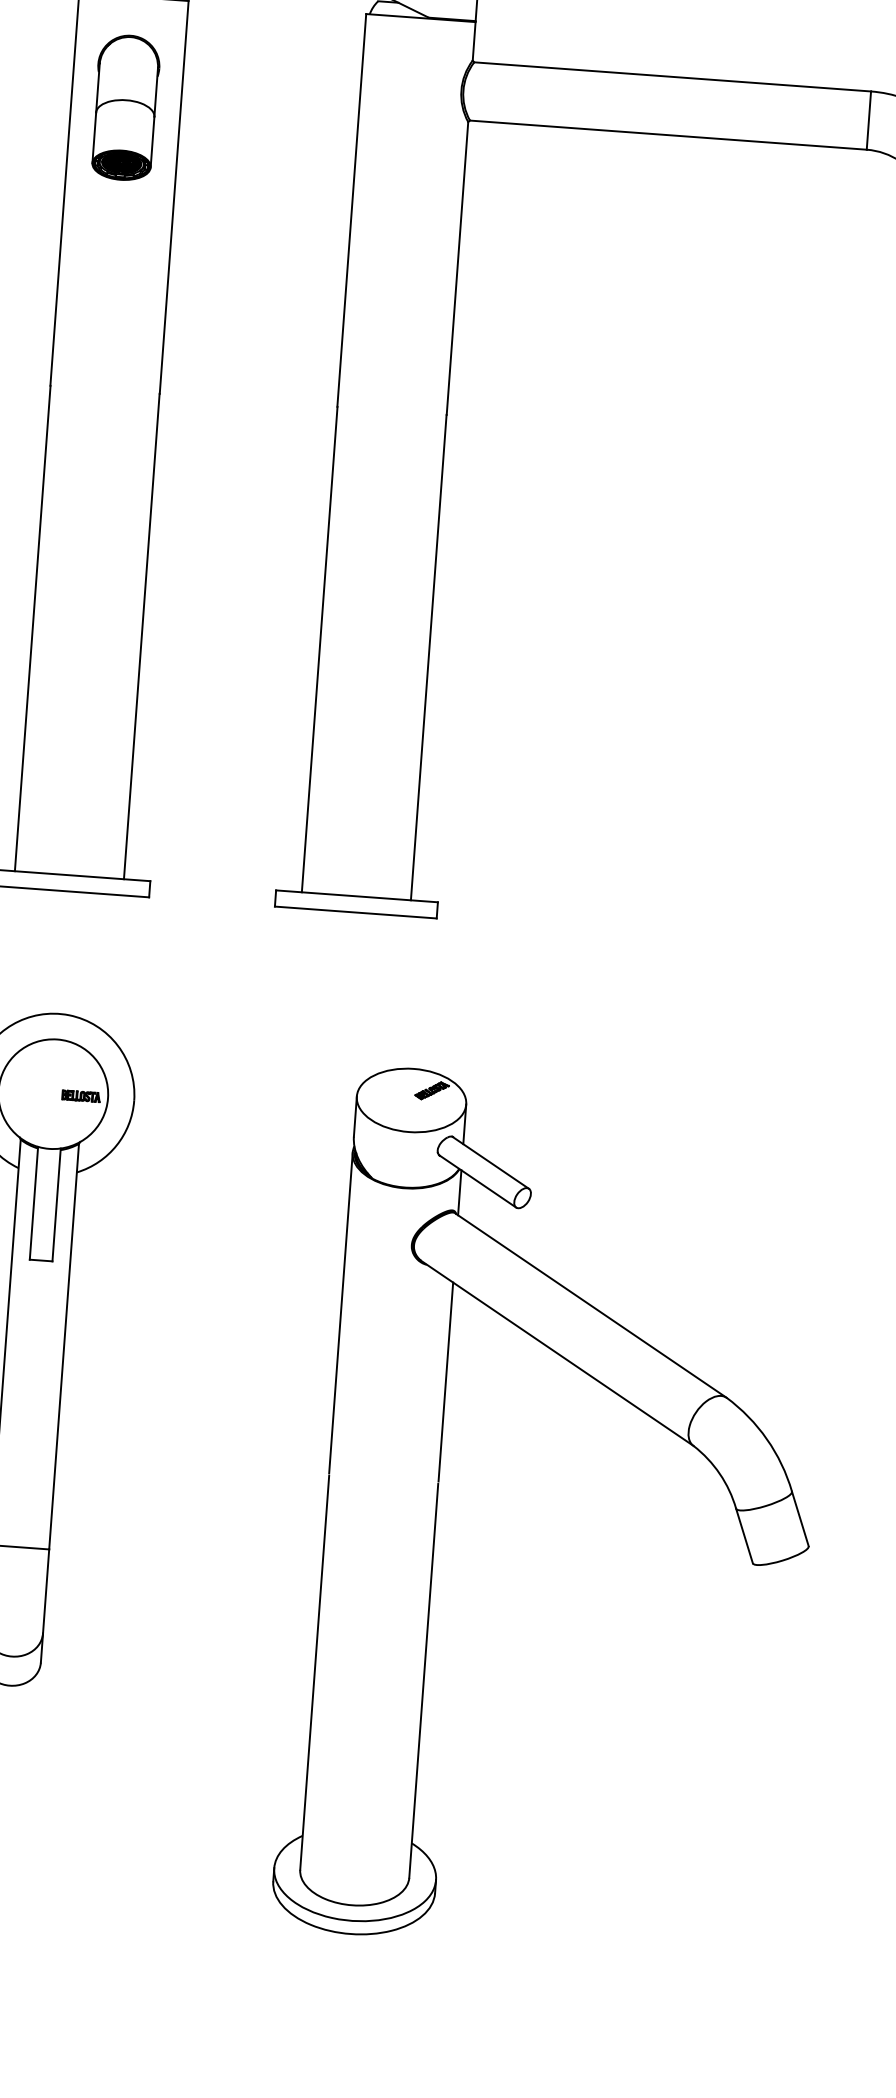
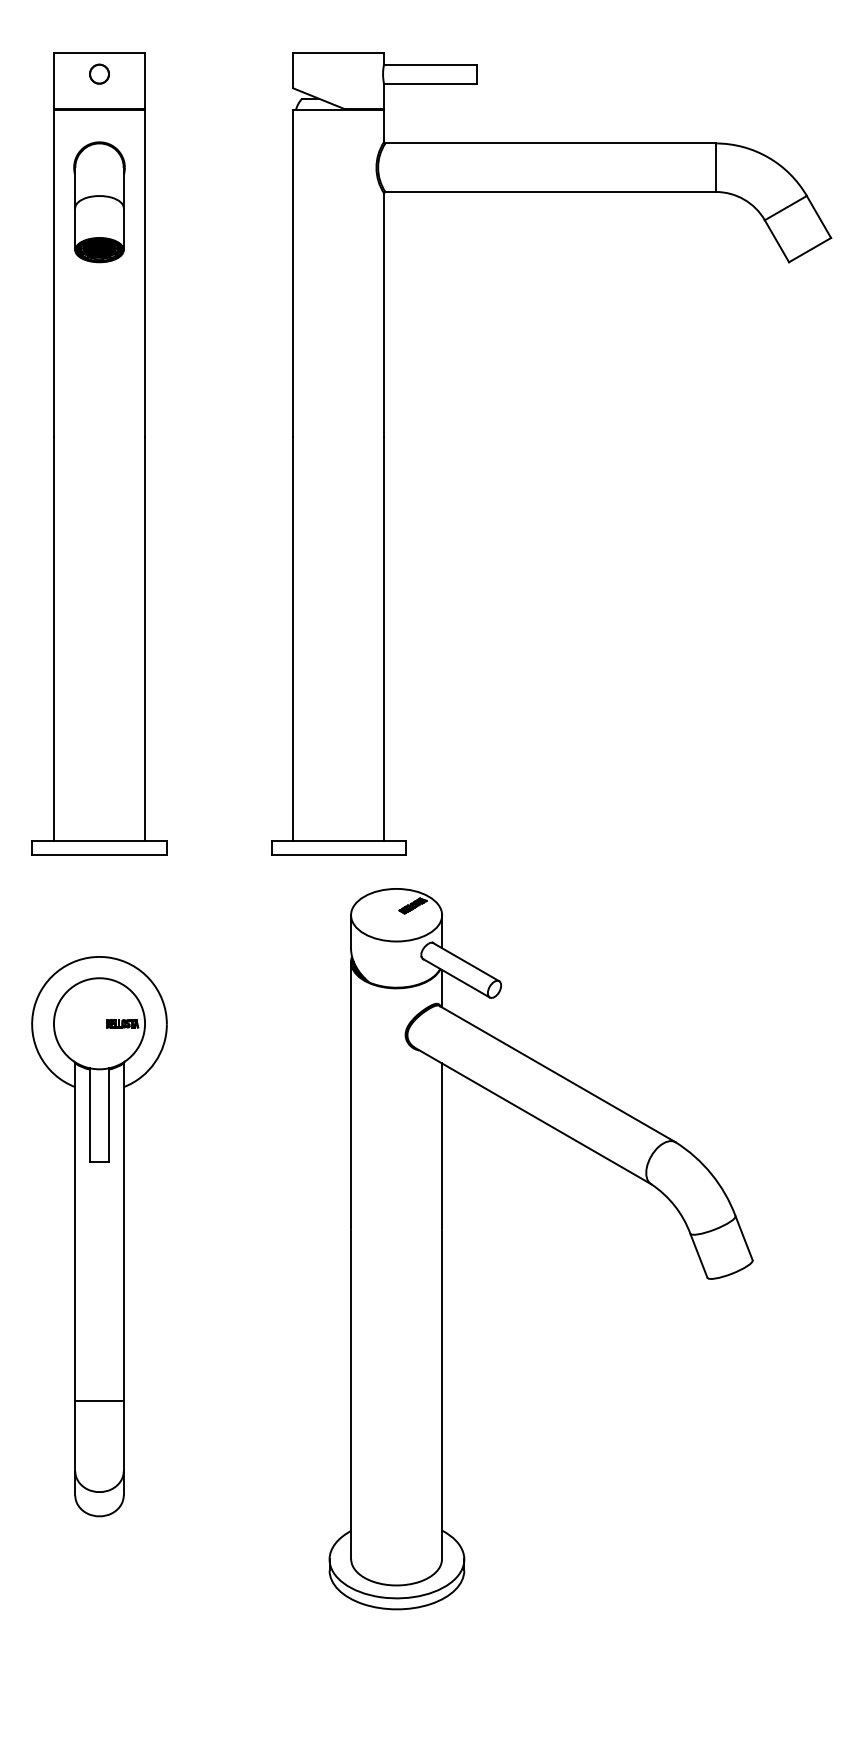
part: (437, 1505) -> (442, 1249), moved

